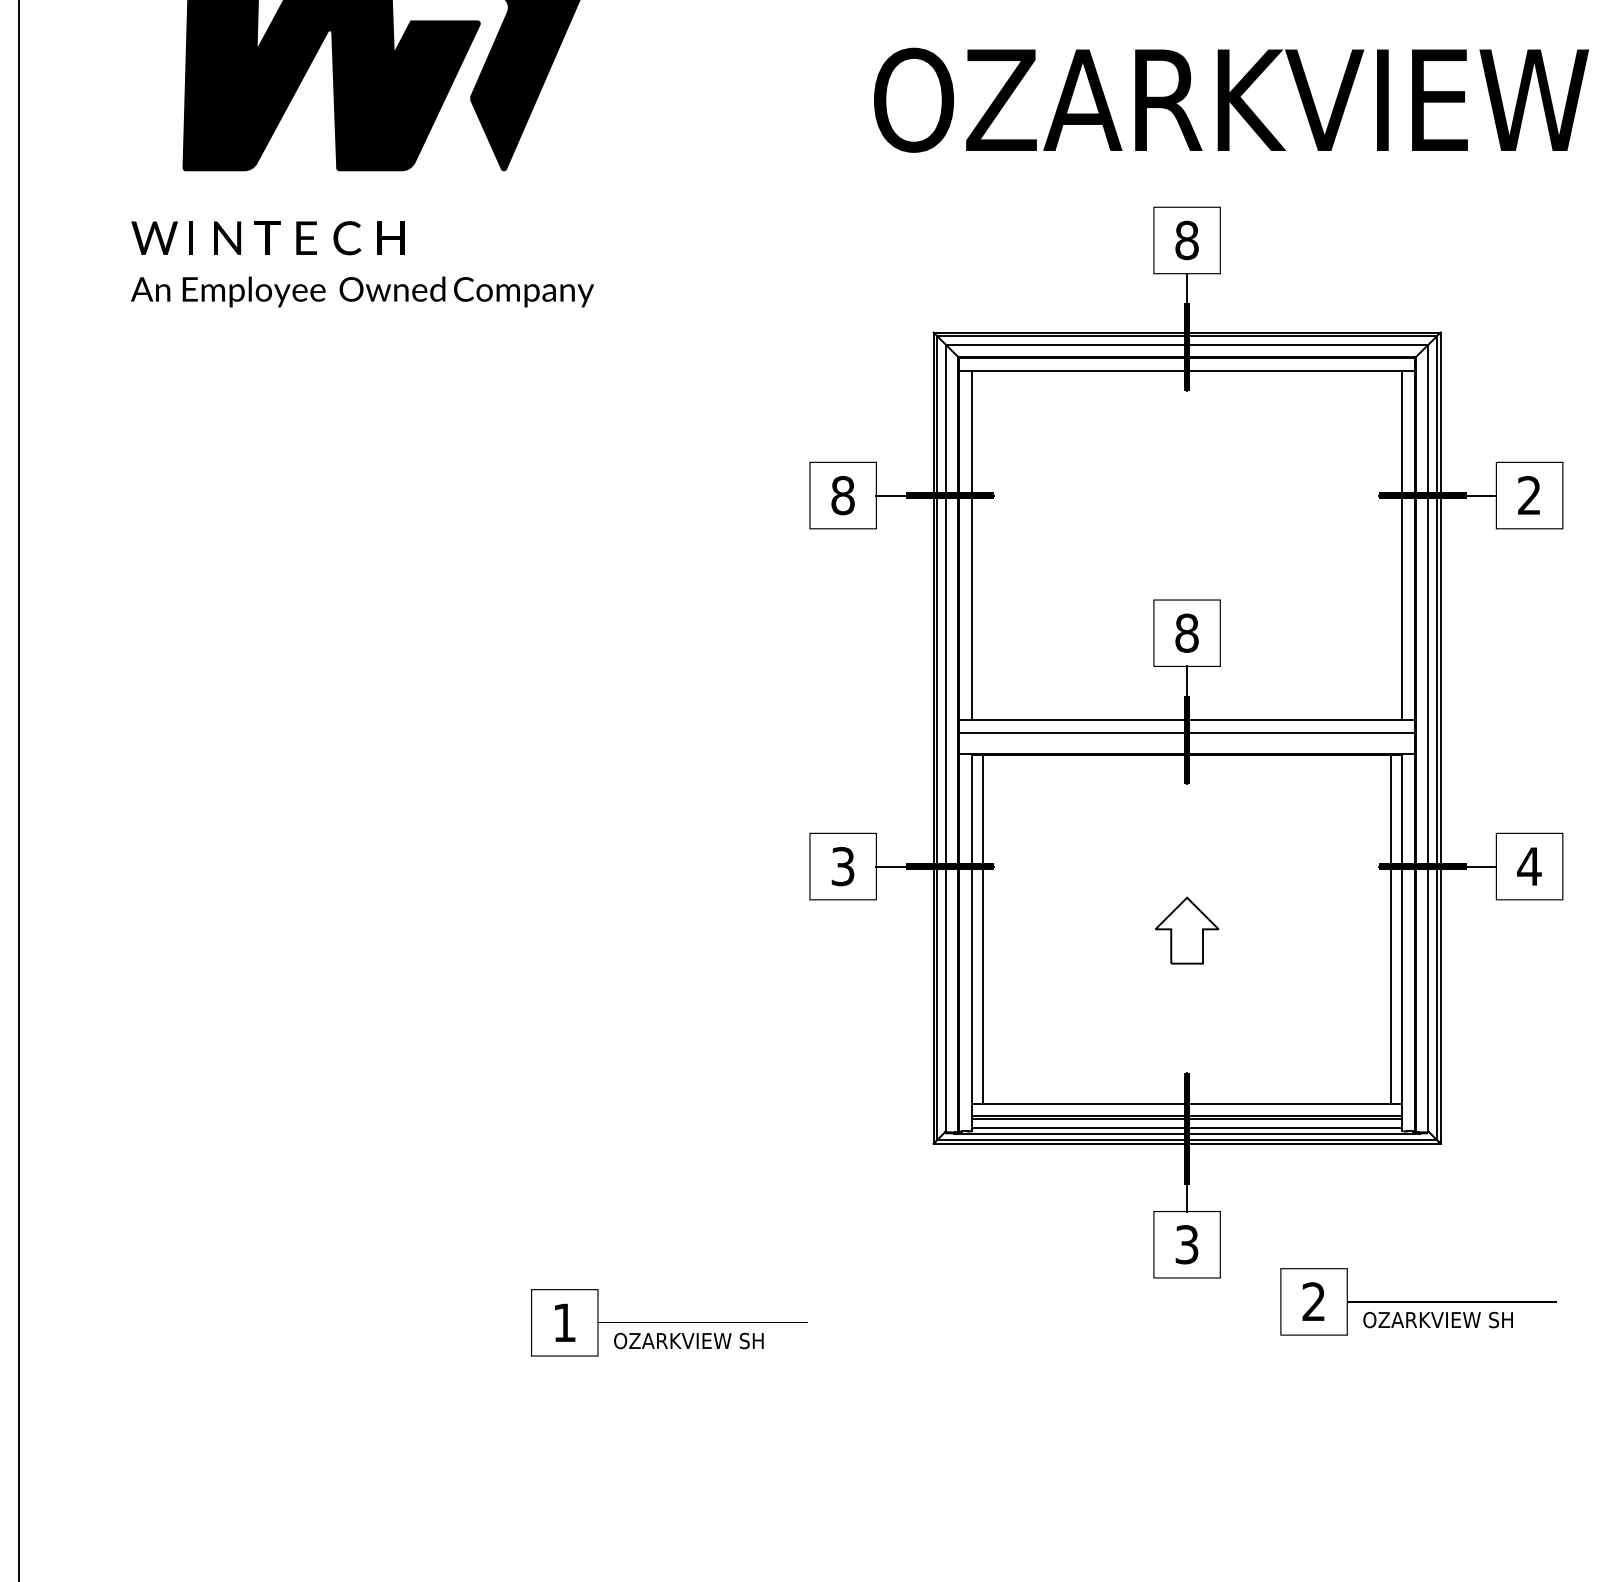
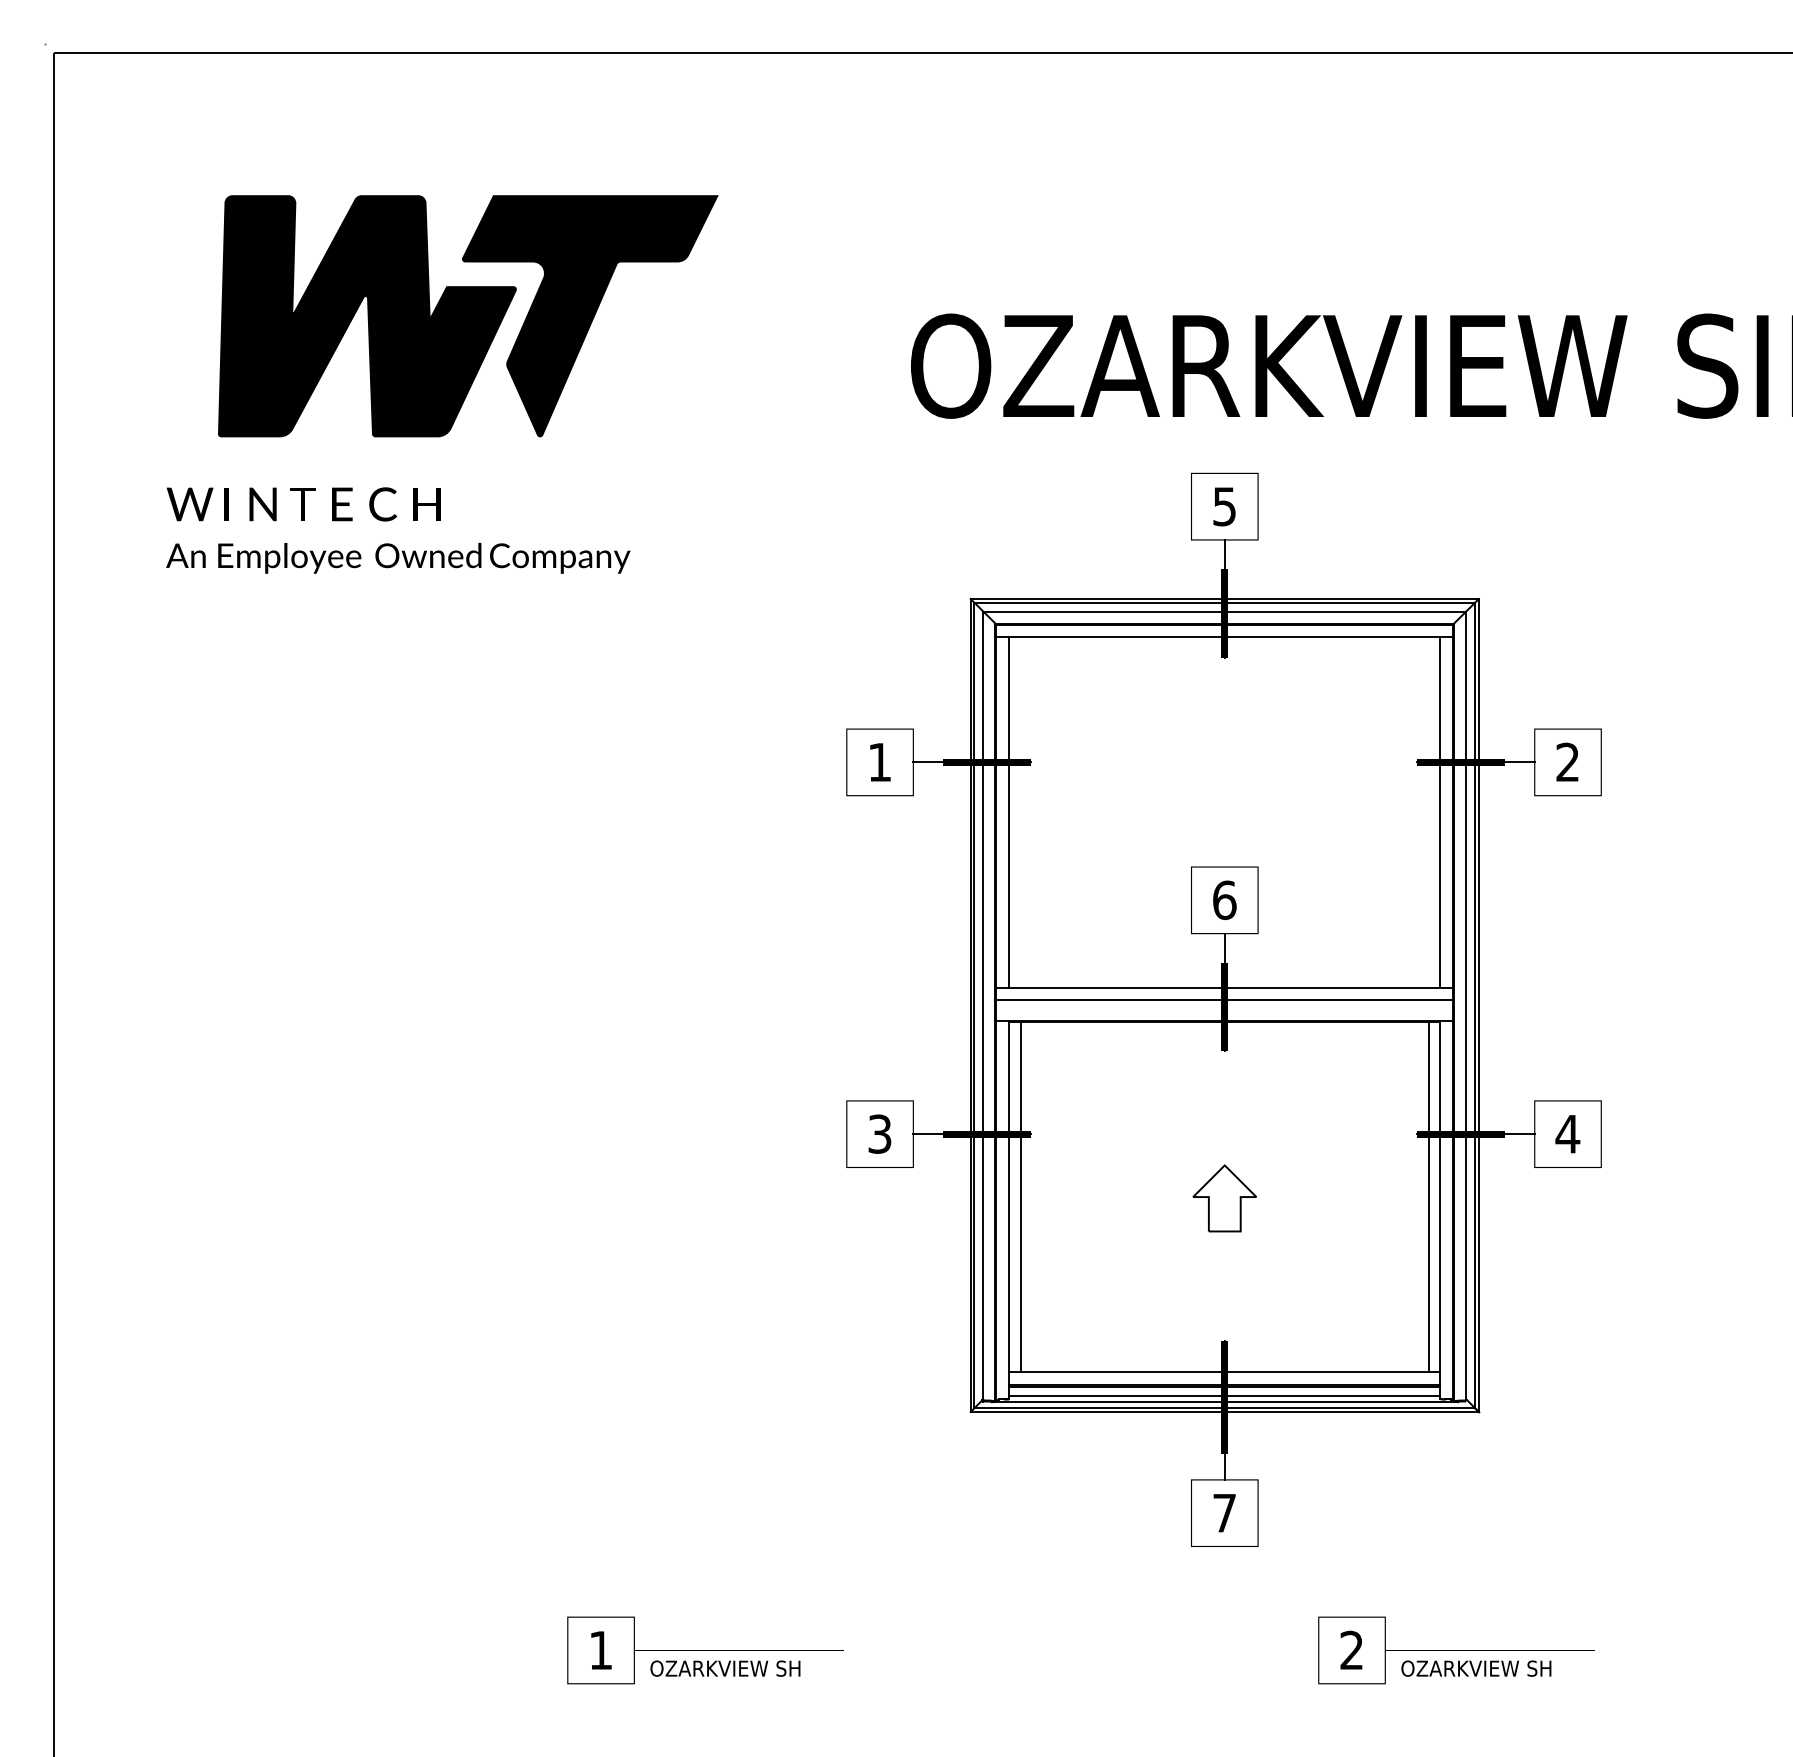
text: (1186, 240) -> (1224, 506), 8 -> 5
text: (842, 495) -> (879, 762), 8 -> 1
text: (1186, 632) -> (1224, 899), 8 -> 6
text: (1186, 1244) -> (1224, 1512), 3 -> 7
text: (1418, 1301) -> (1456, 1650), moved
text: (668, 1322) -> (705, 1650), moved

